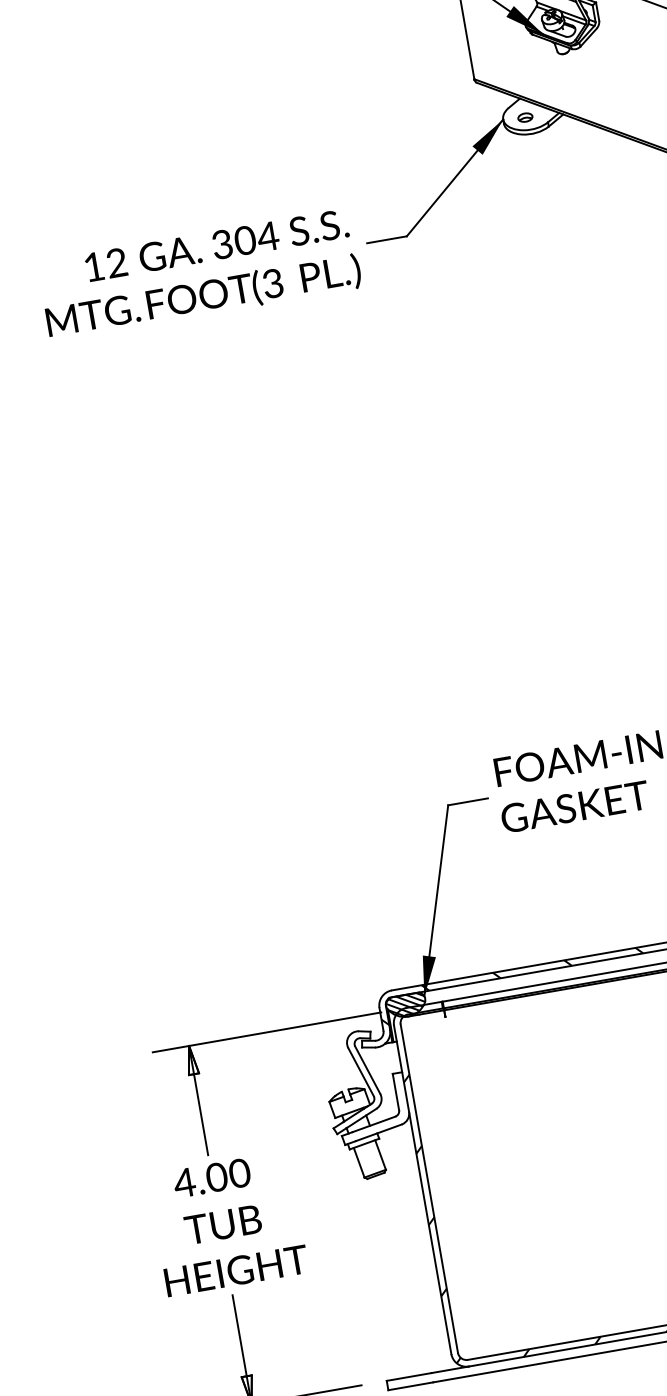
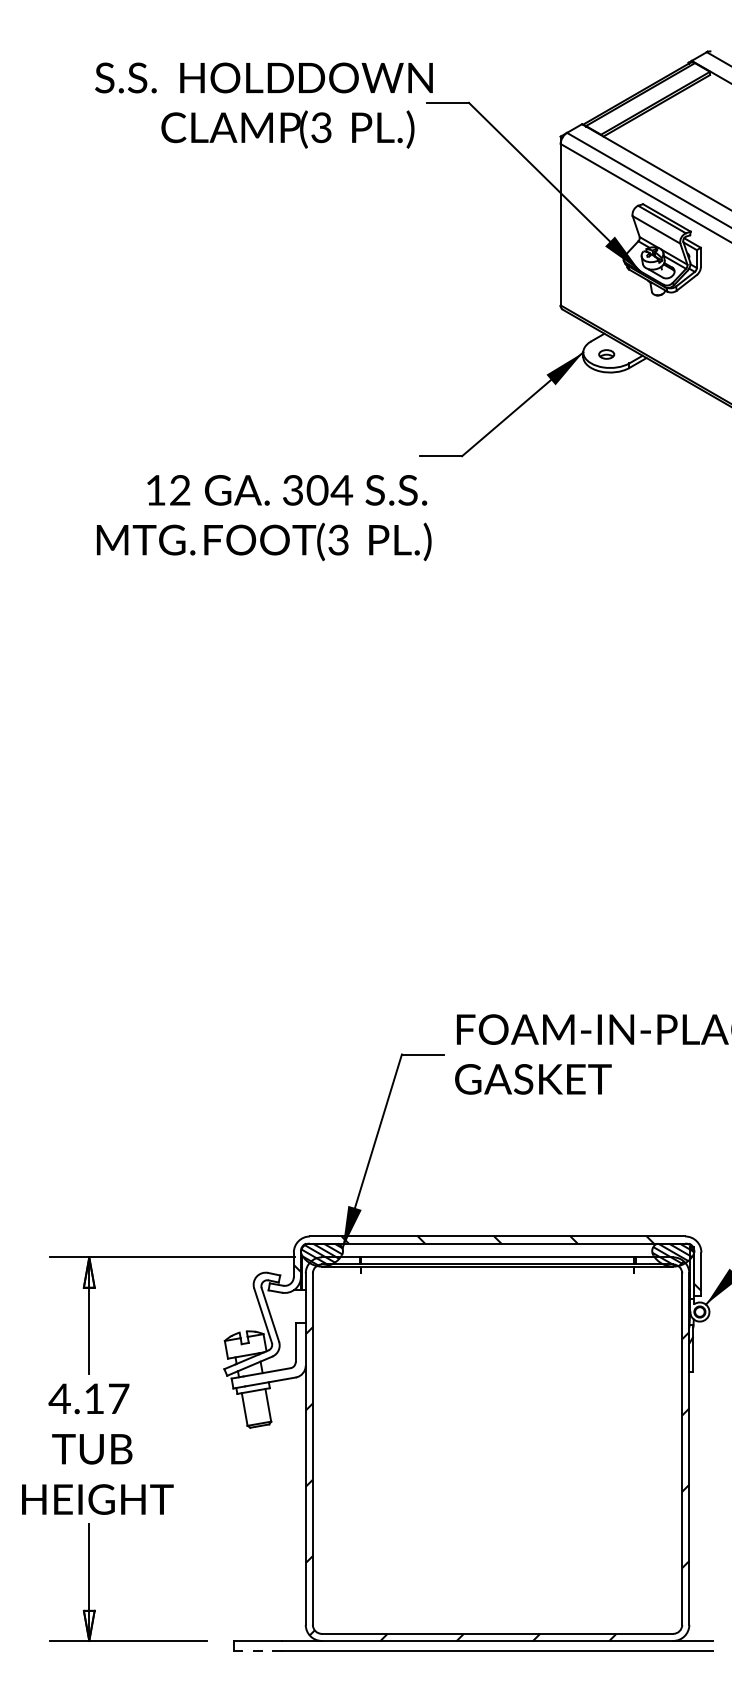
text: (200, 275) -> (264, 518), moved
text: (228, 1175) -> (106, 1398), 4.00 -> 4.17
line: (410, 1385) -> (257, 1650), solid -> dashed

